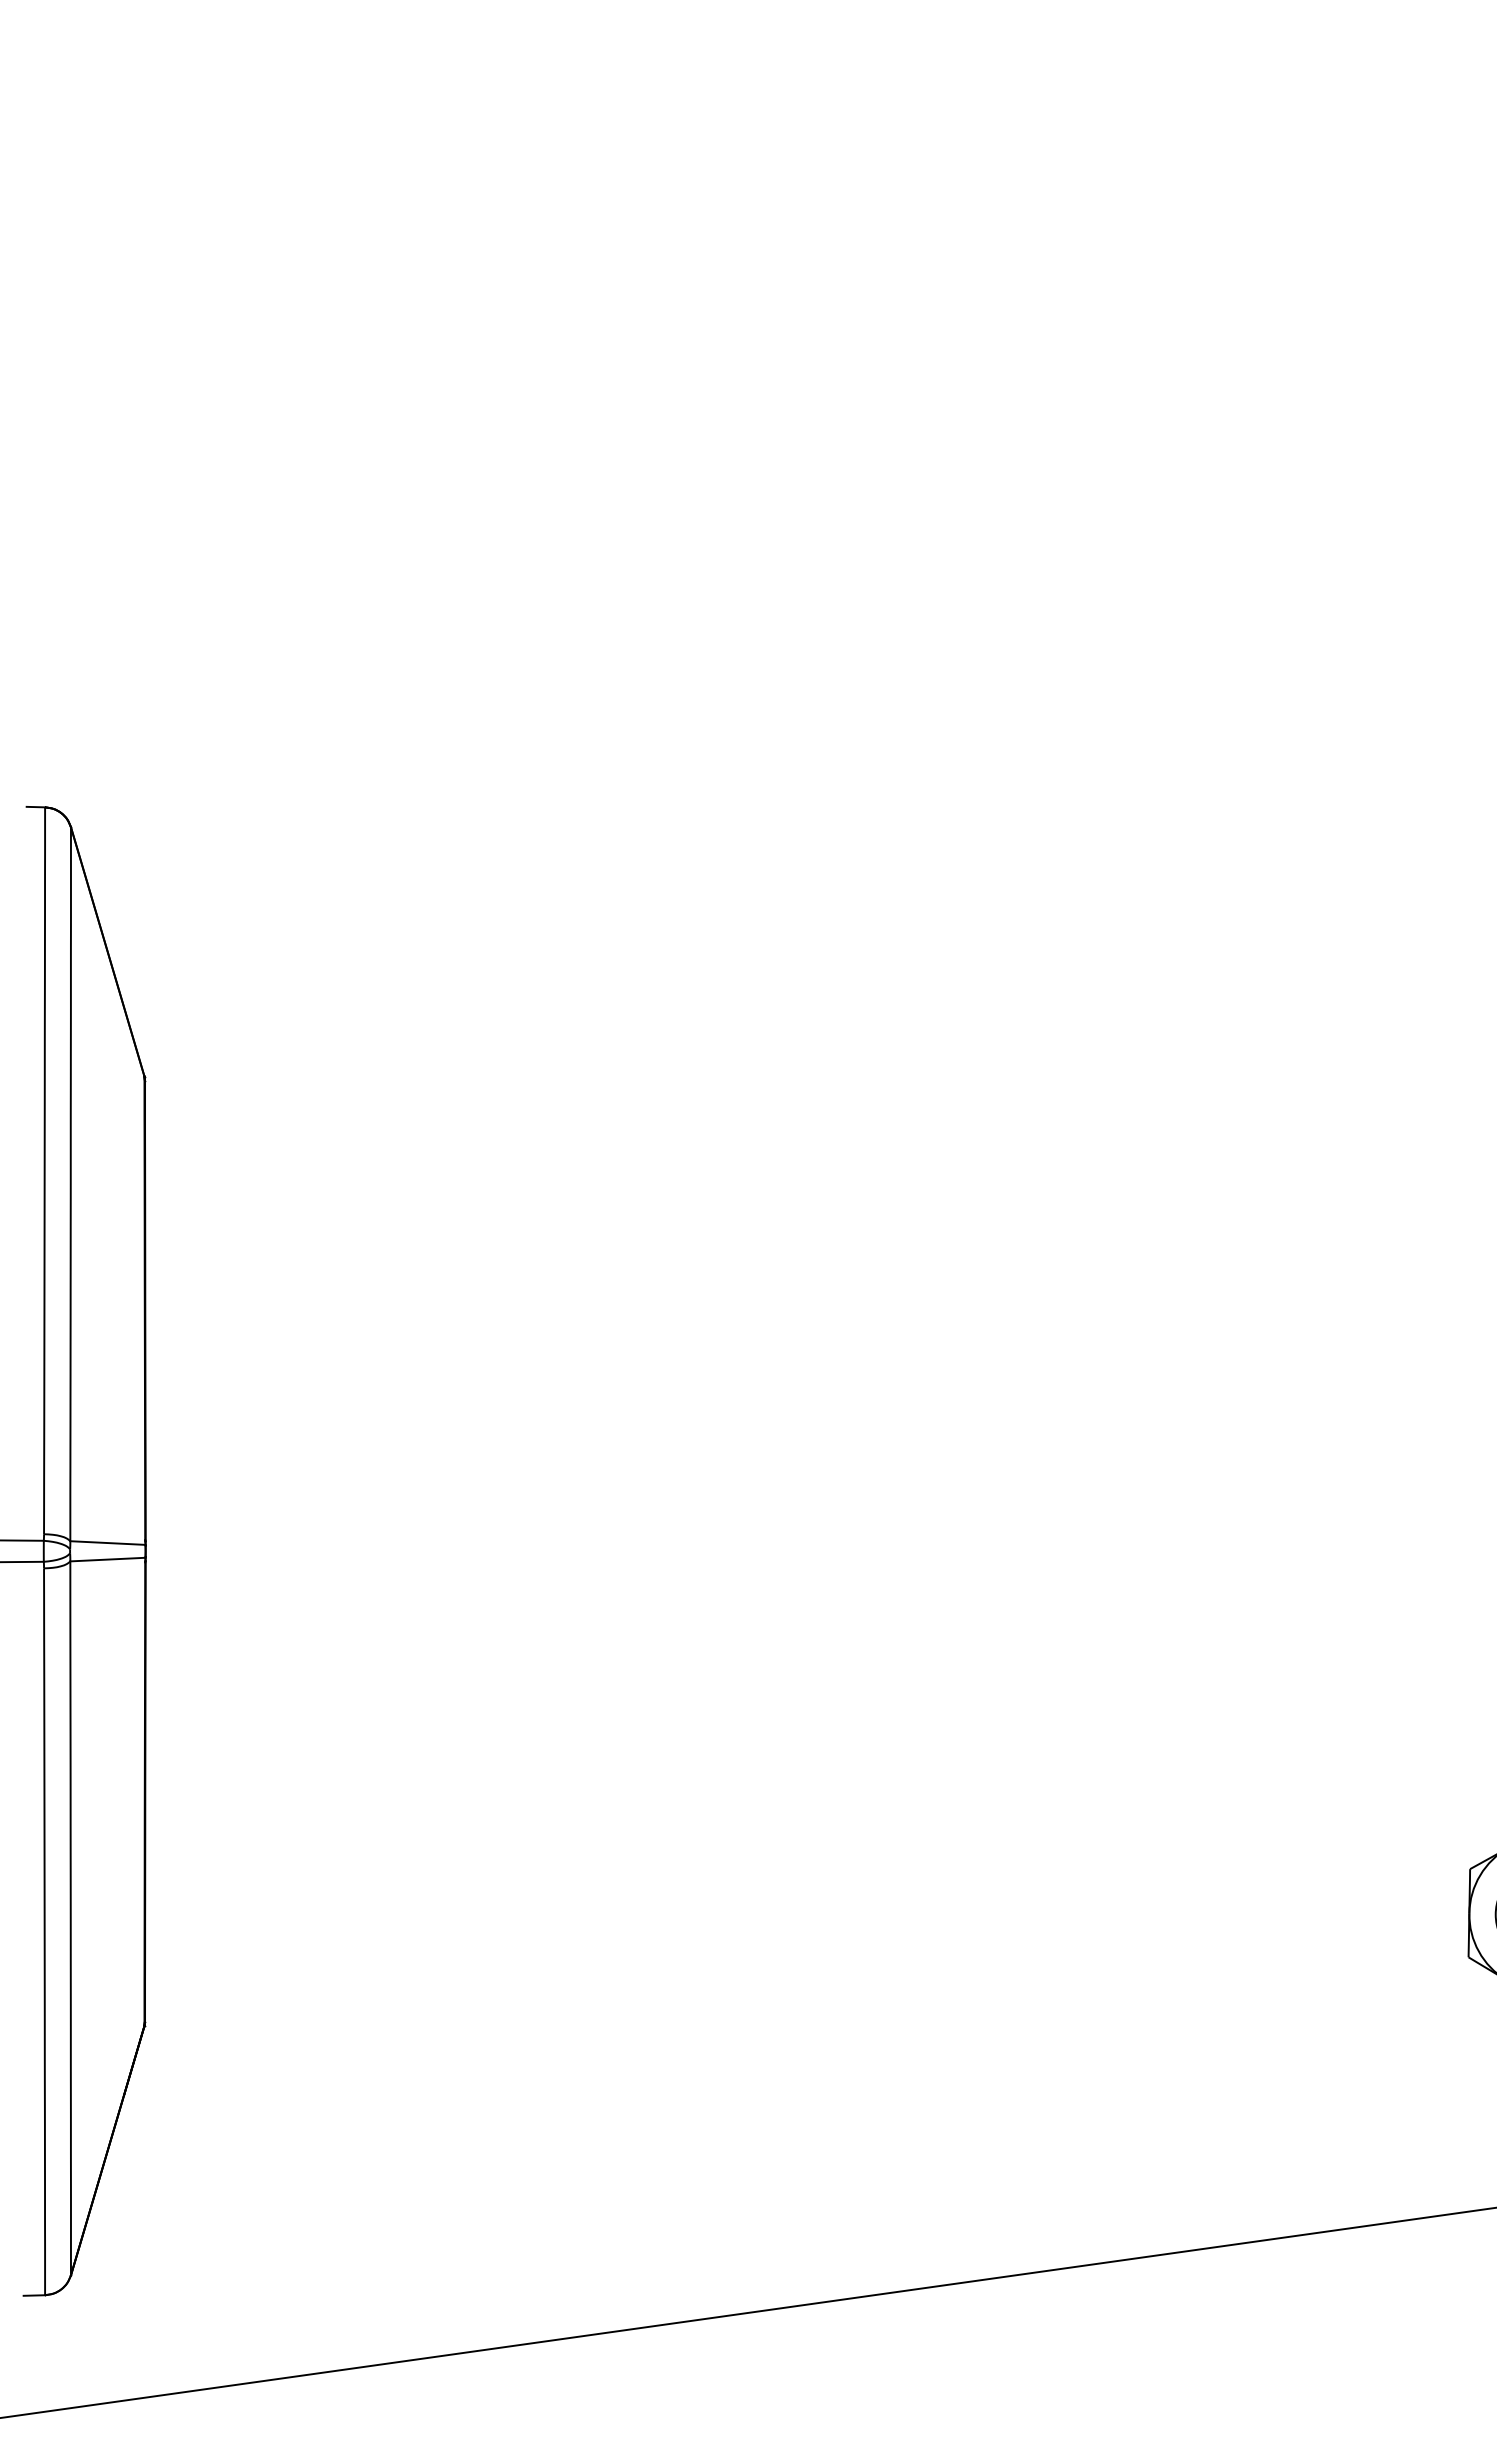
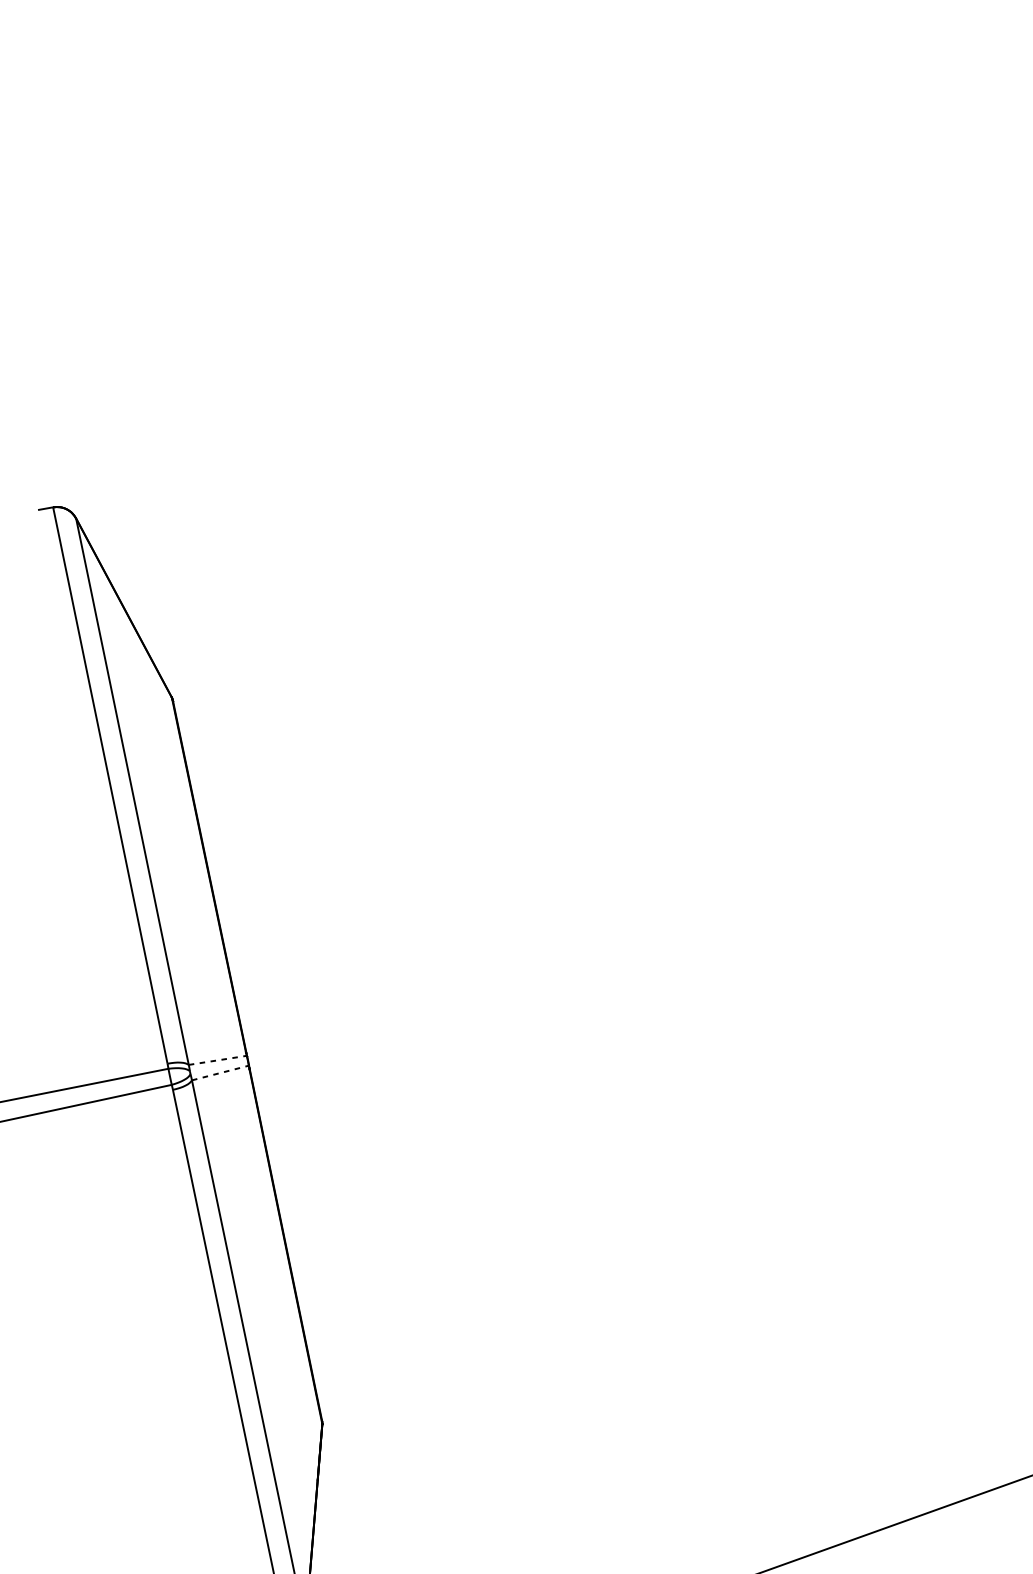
line: (107, 1543) -> (217, 1060), solid -> dashed
line: (107, 1559) -> (220, 1073), solid -> dashed

